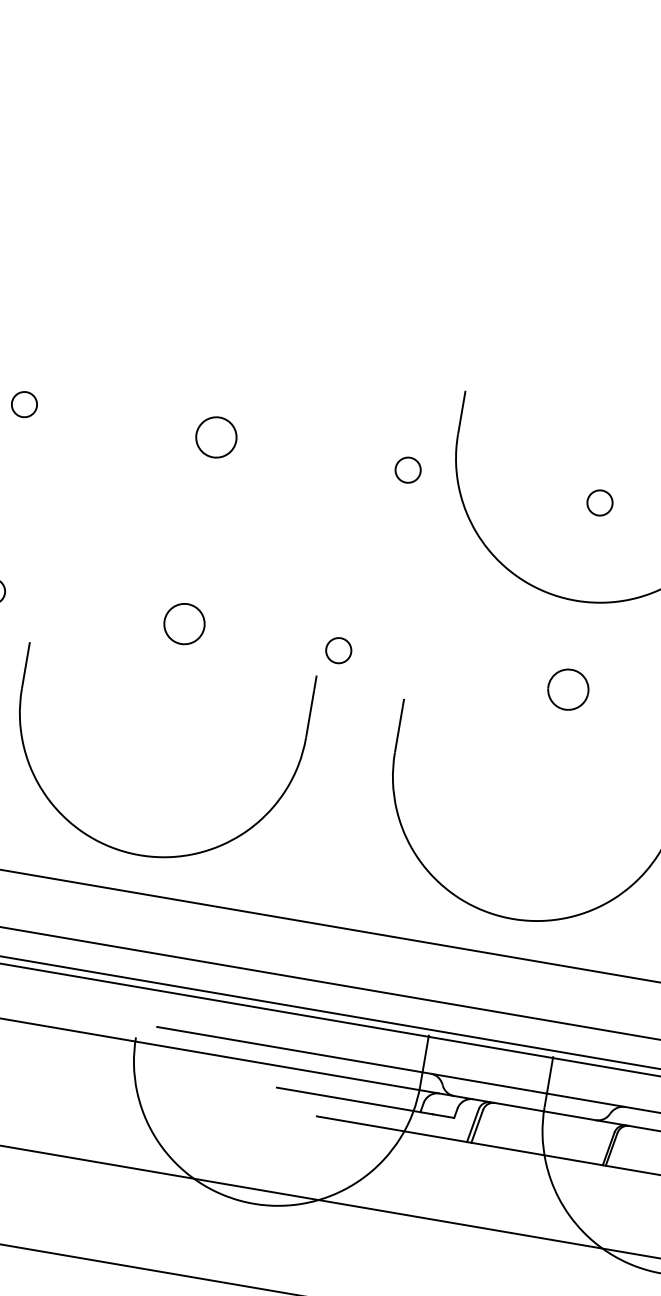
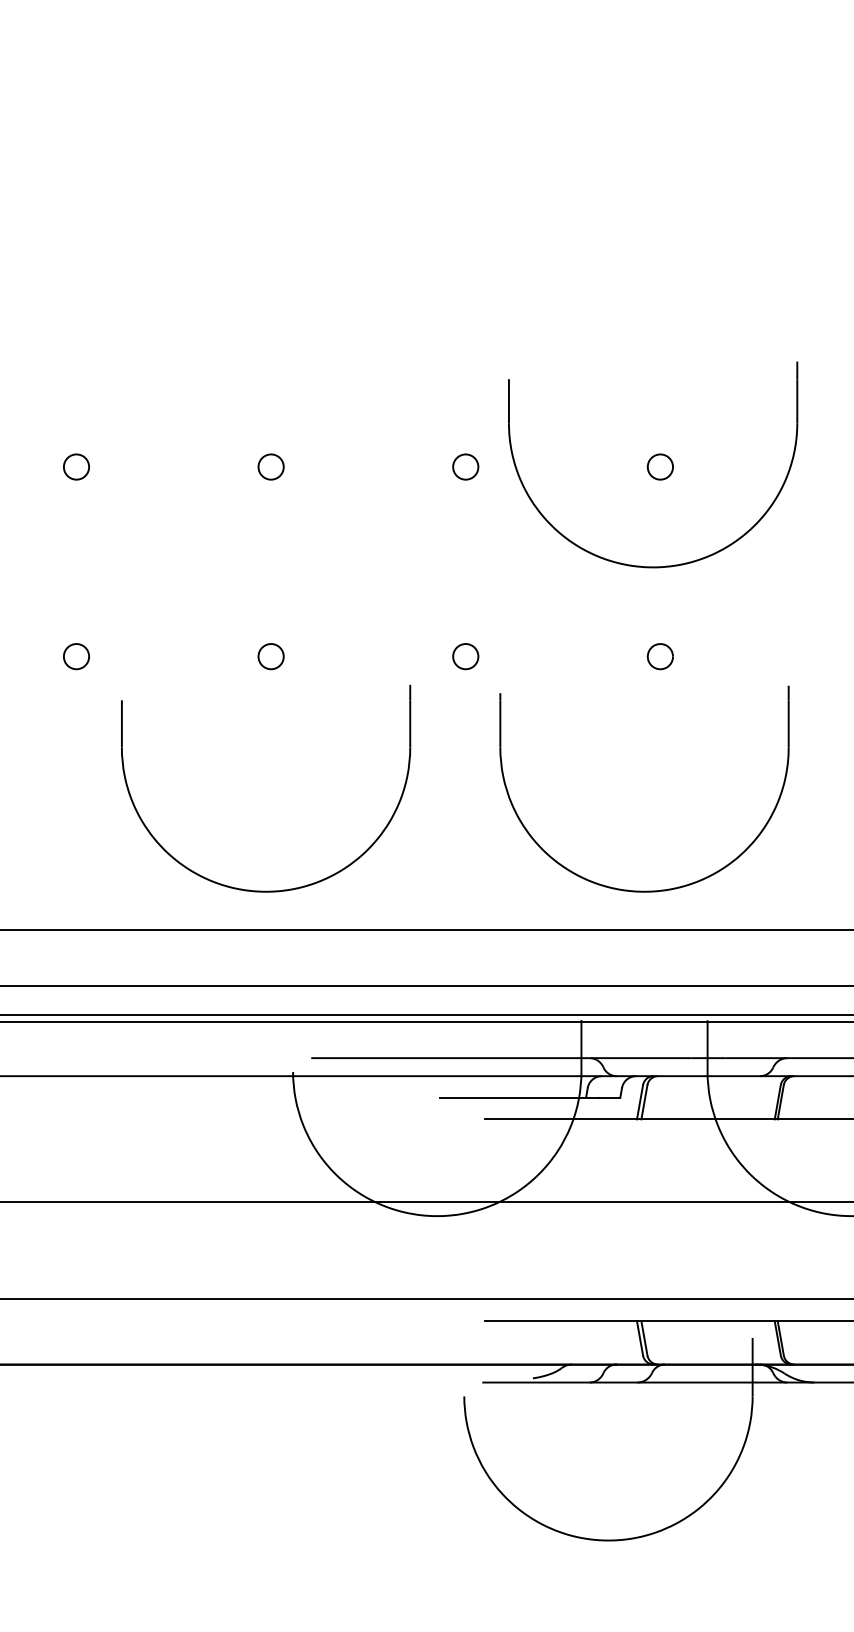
circle: (215, 436) -> (270, 466), size x0.62
circle: (183, 624) -> (270, 656), size x0.62
circle: (338, 650) -> (465, 656), moved
part: (567, 689) -> (659, 656), size x0.62

